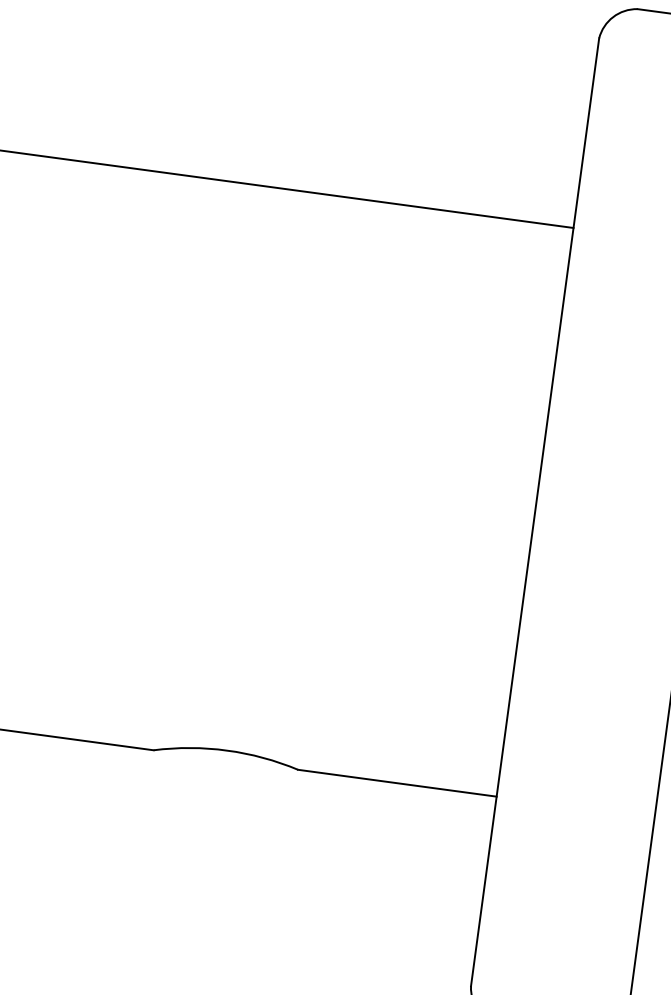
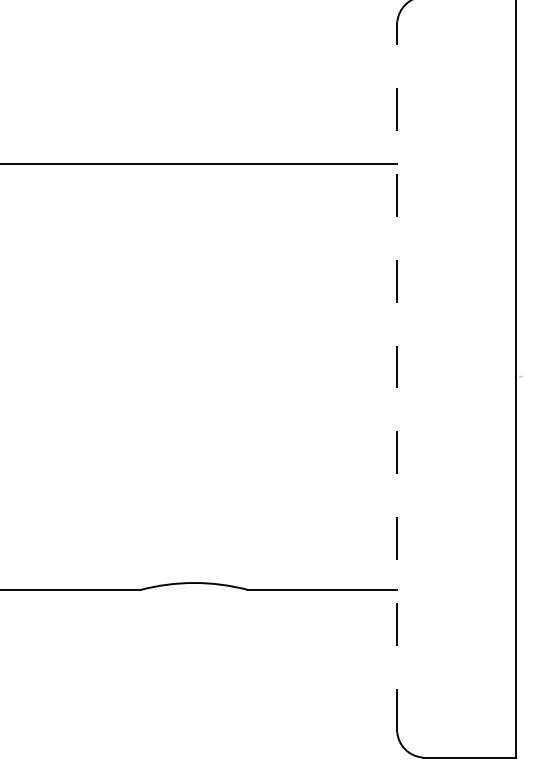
line: (535, 511) -> (397, 376), solid -> dashed

